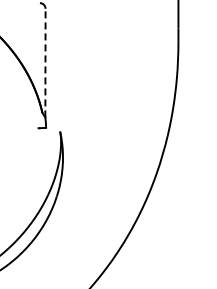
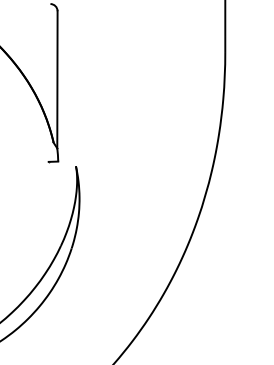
line: (45, 62) -> (57, 78), dashed -> solid

